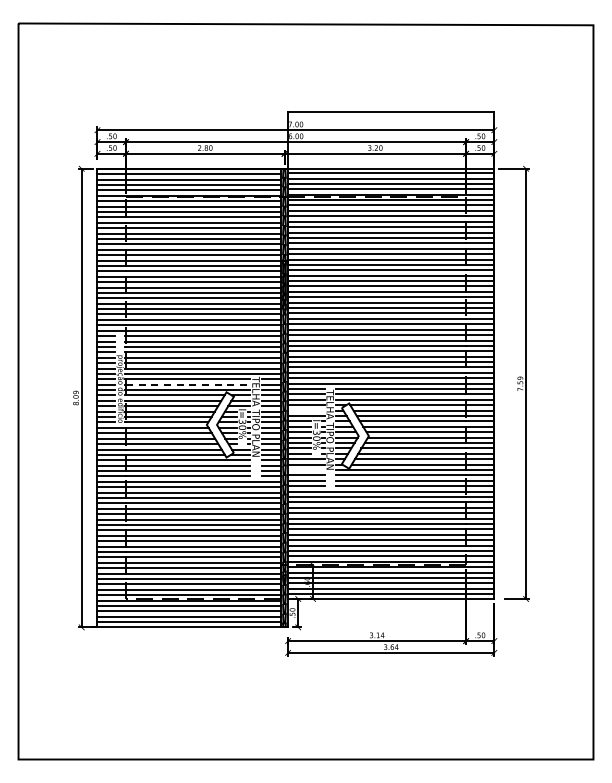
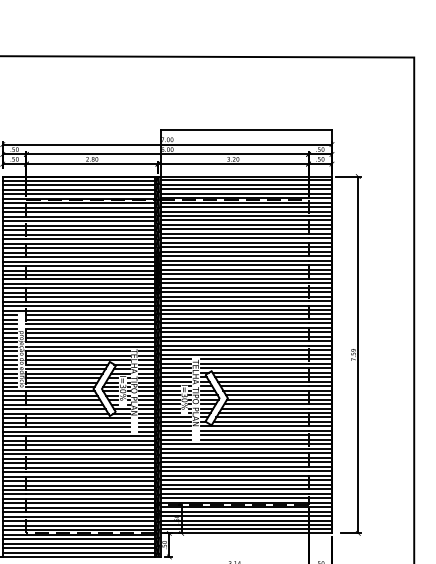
line: (188, 384) -> (78, 355), dashed -> solid
line: (306, 410) -> (176, 377), added
line: (306, 470) -> (176, 426), added

